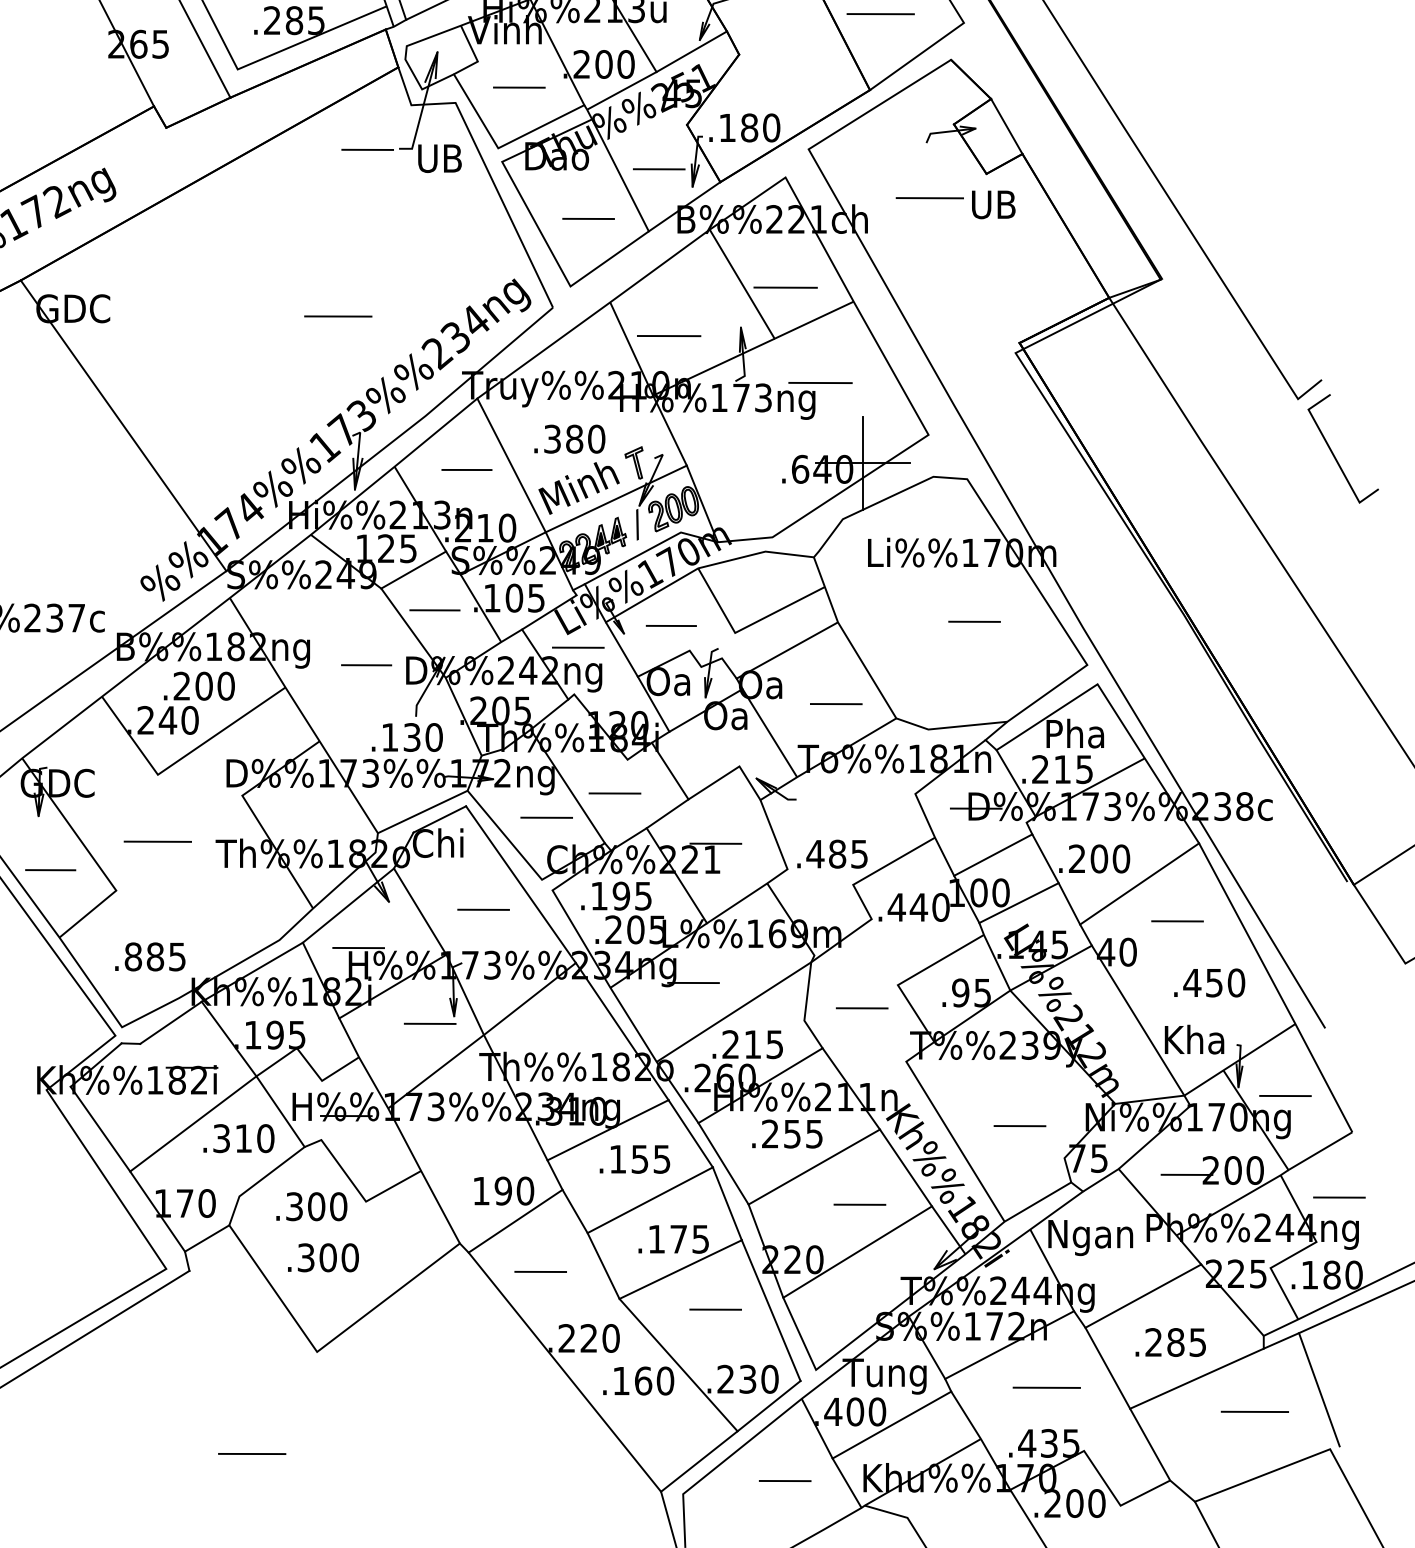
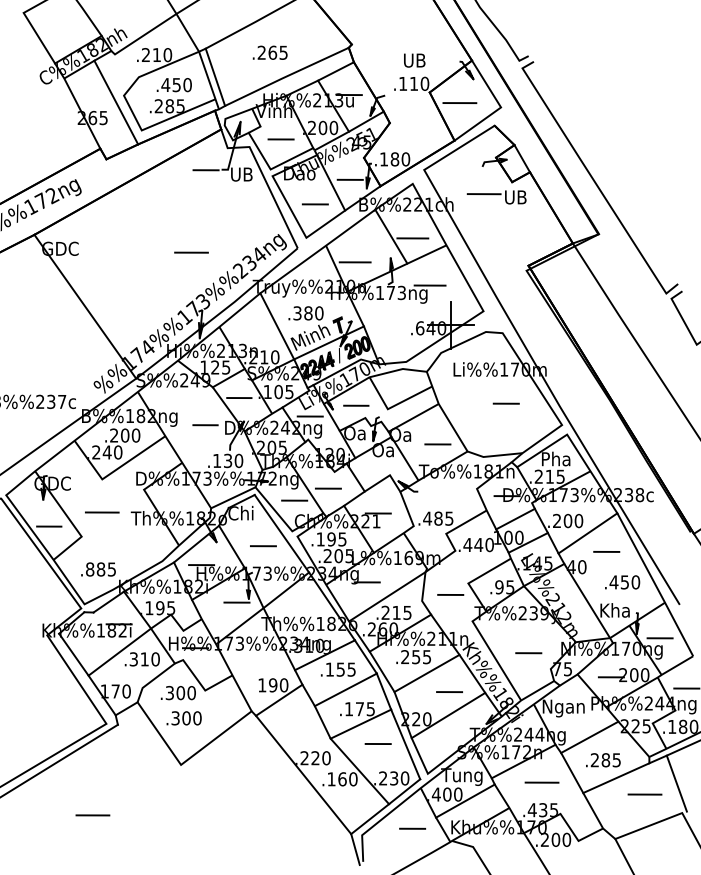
line: (467, 469) -> (255, 328), removed
line: (540, 1272) -> (291, 725), removed
line: (251, 1454) -> (92, 815), moved

